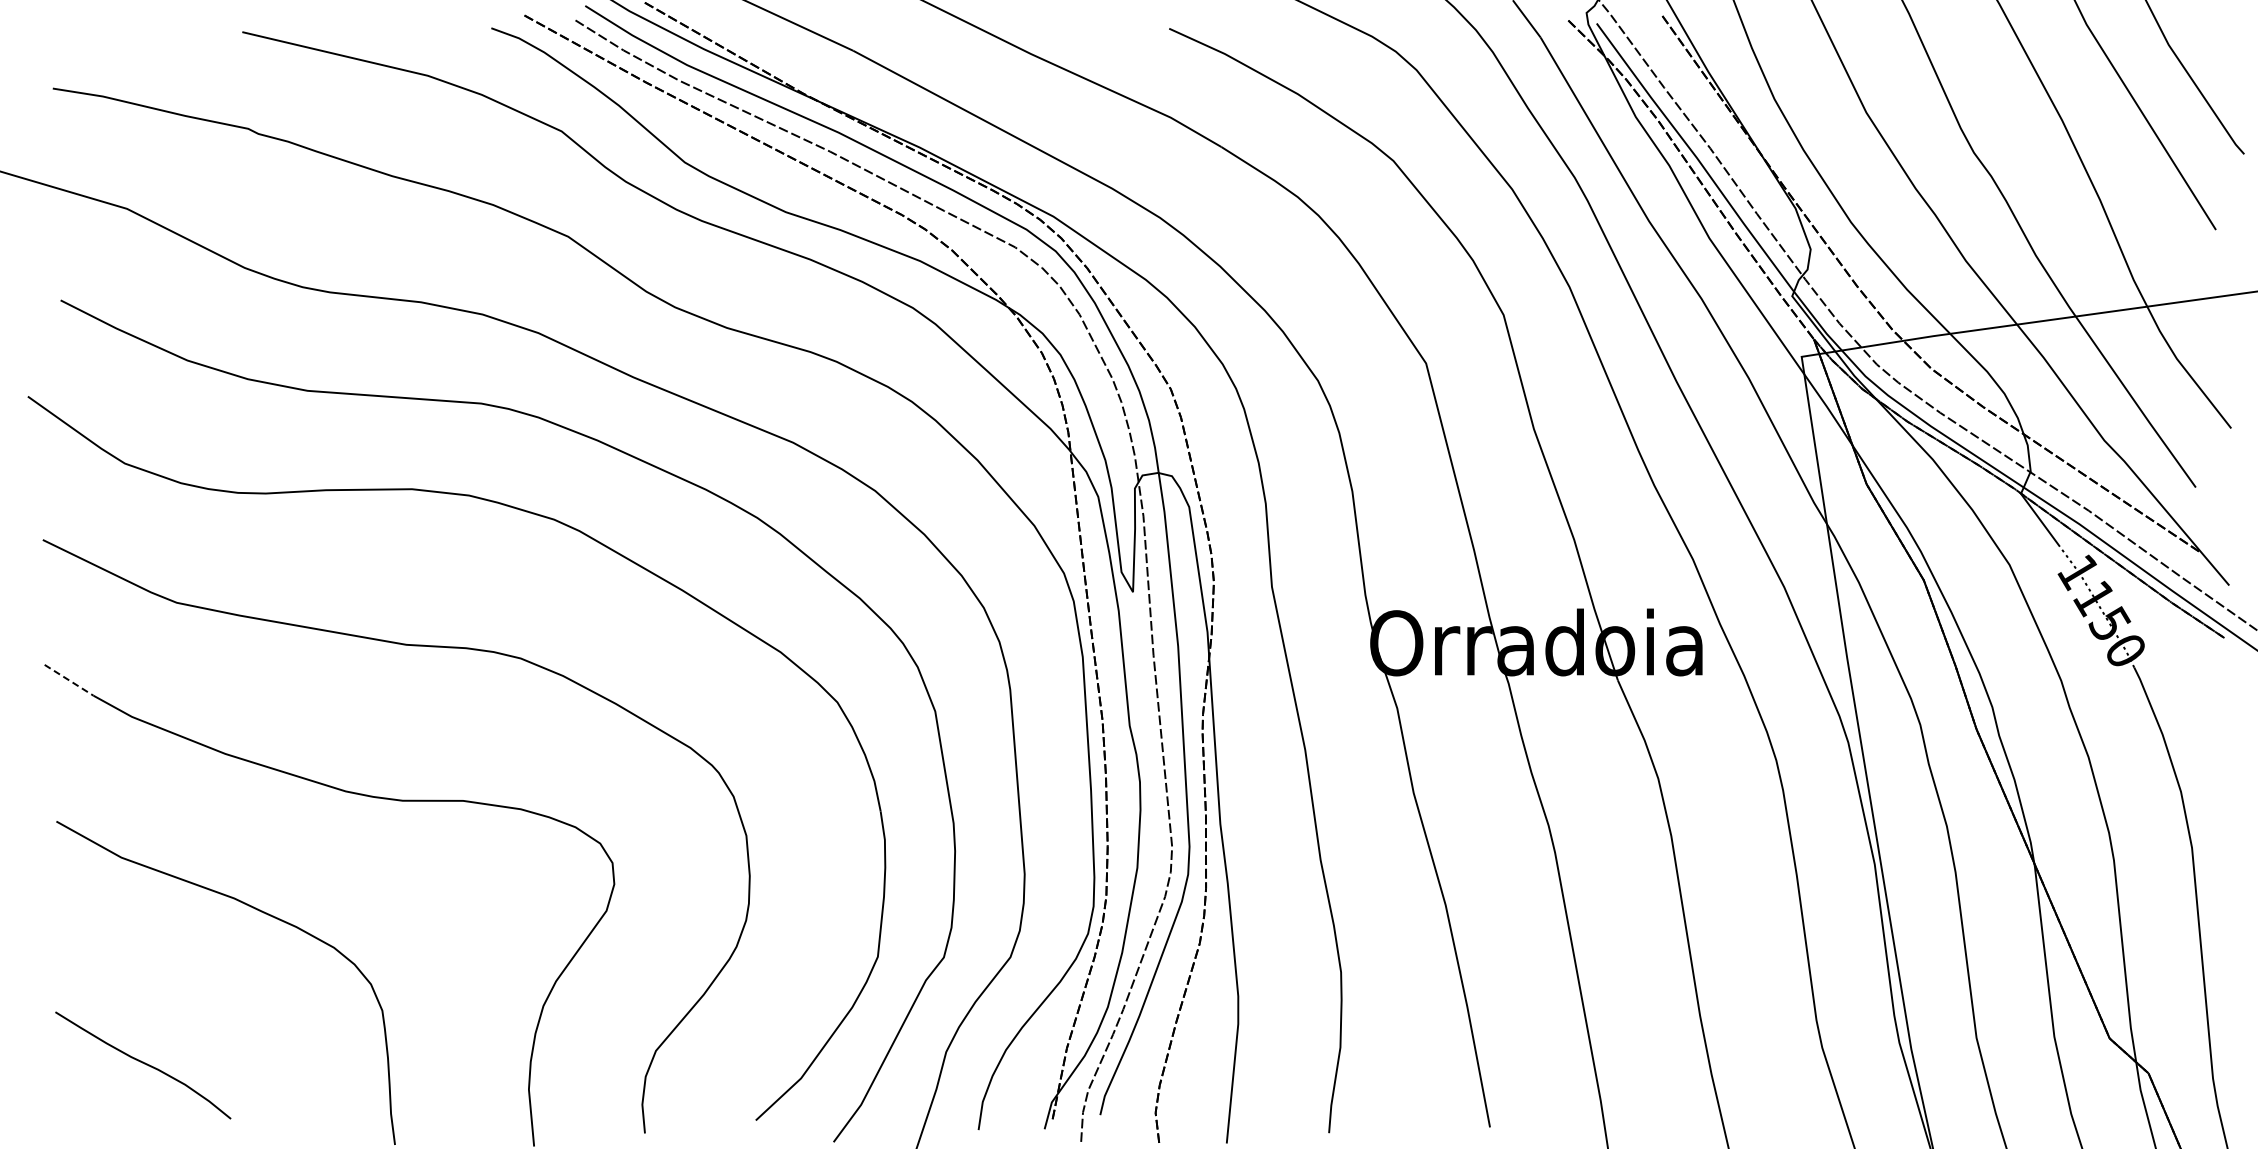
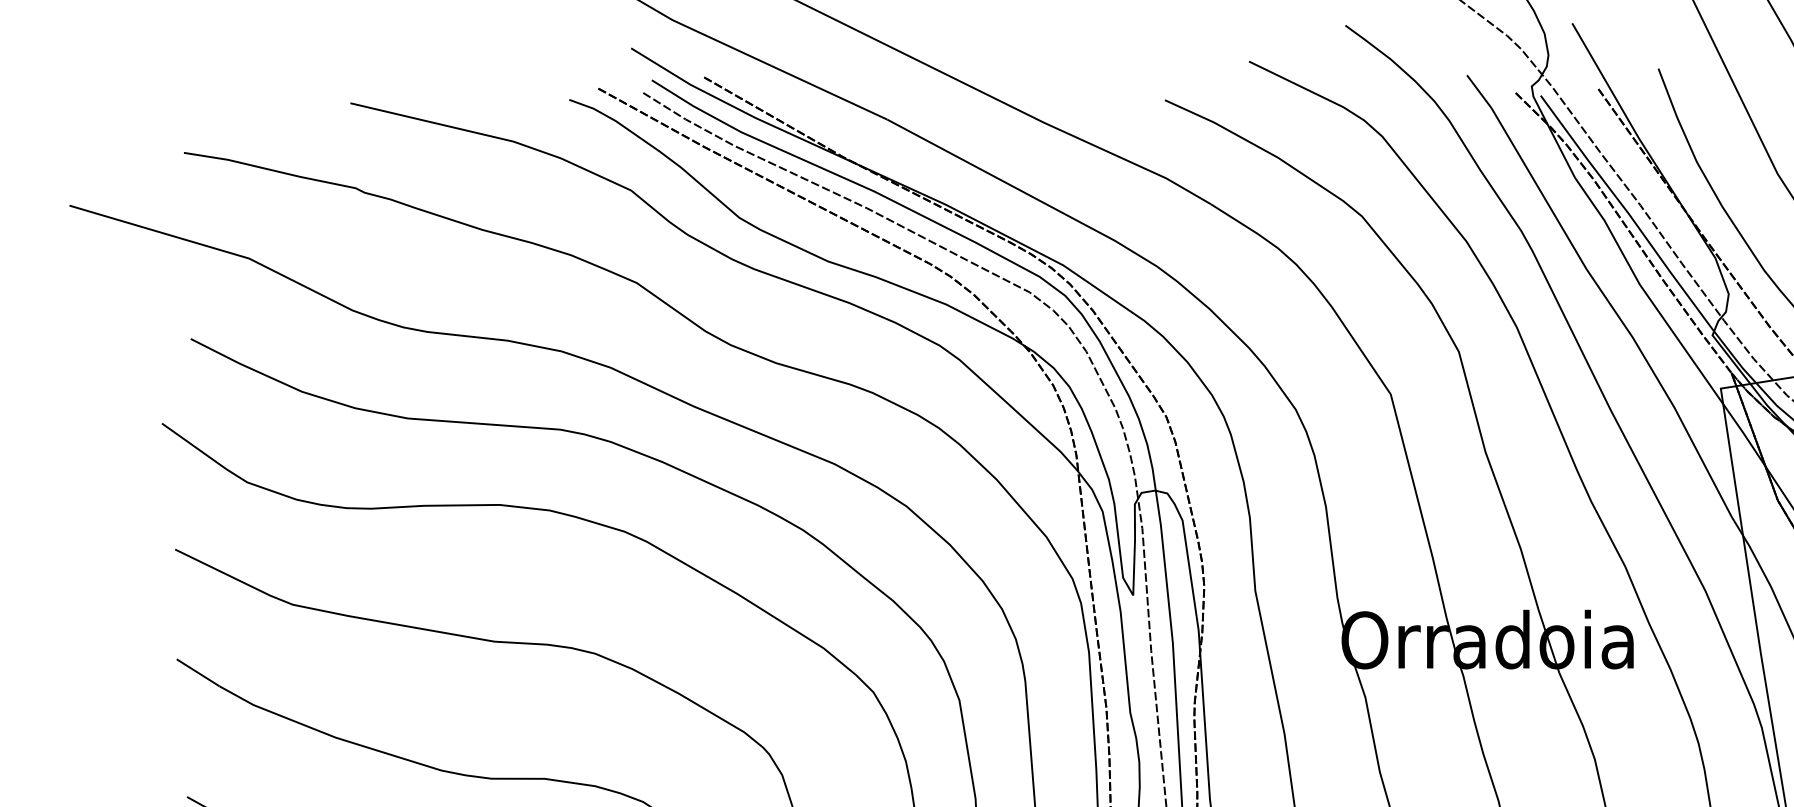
line: (69, 680) -> (198, 673), dashed -> solid

